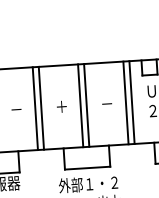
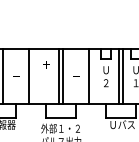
line: (131, 102) -> (92, 76), removed
text: (62, 106) -> (46, 64), moved
line: (40, 107) -> (32, 76), removed

